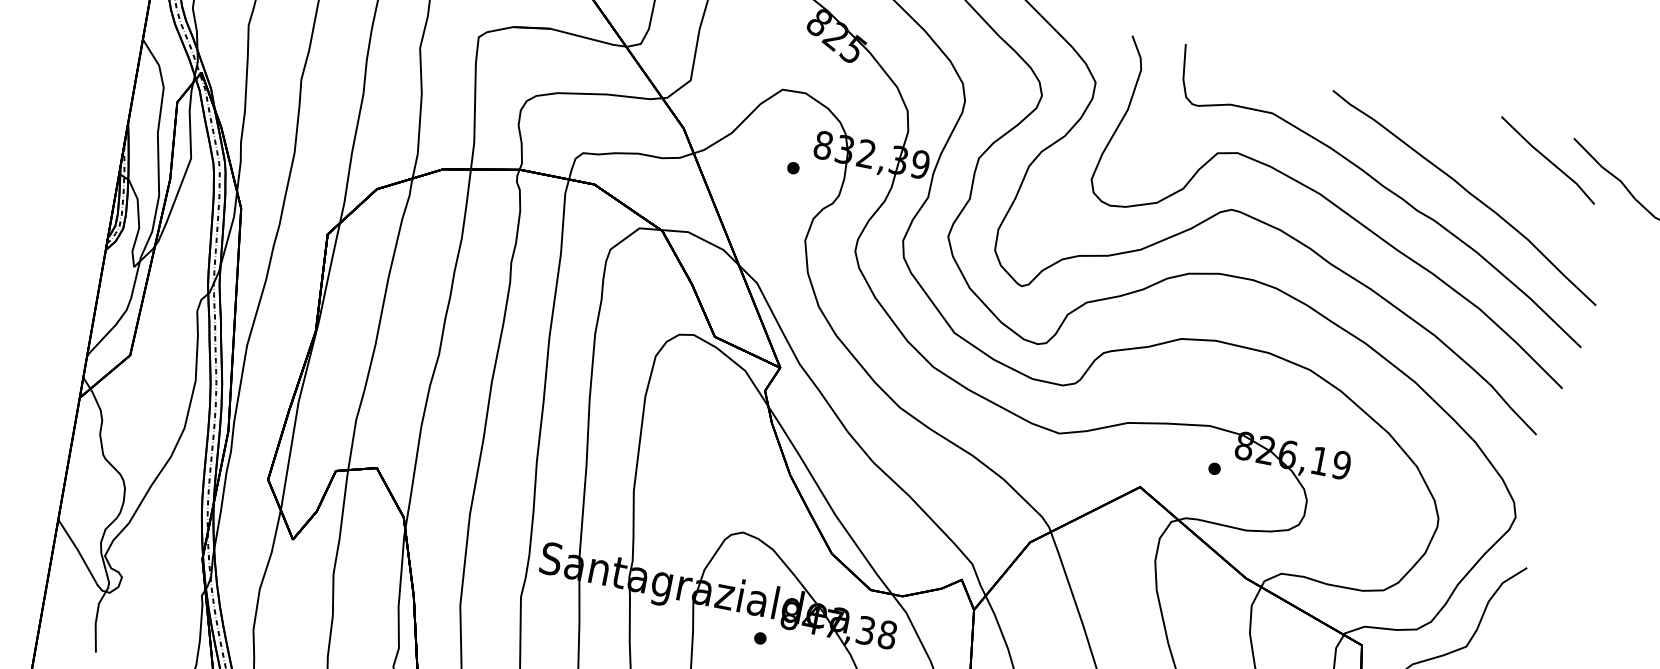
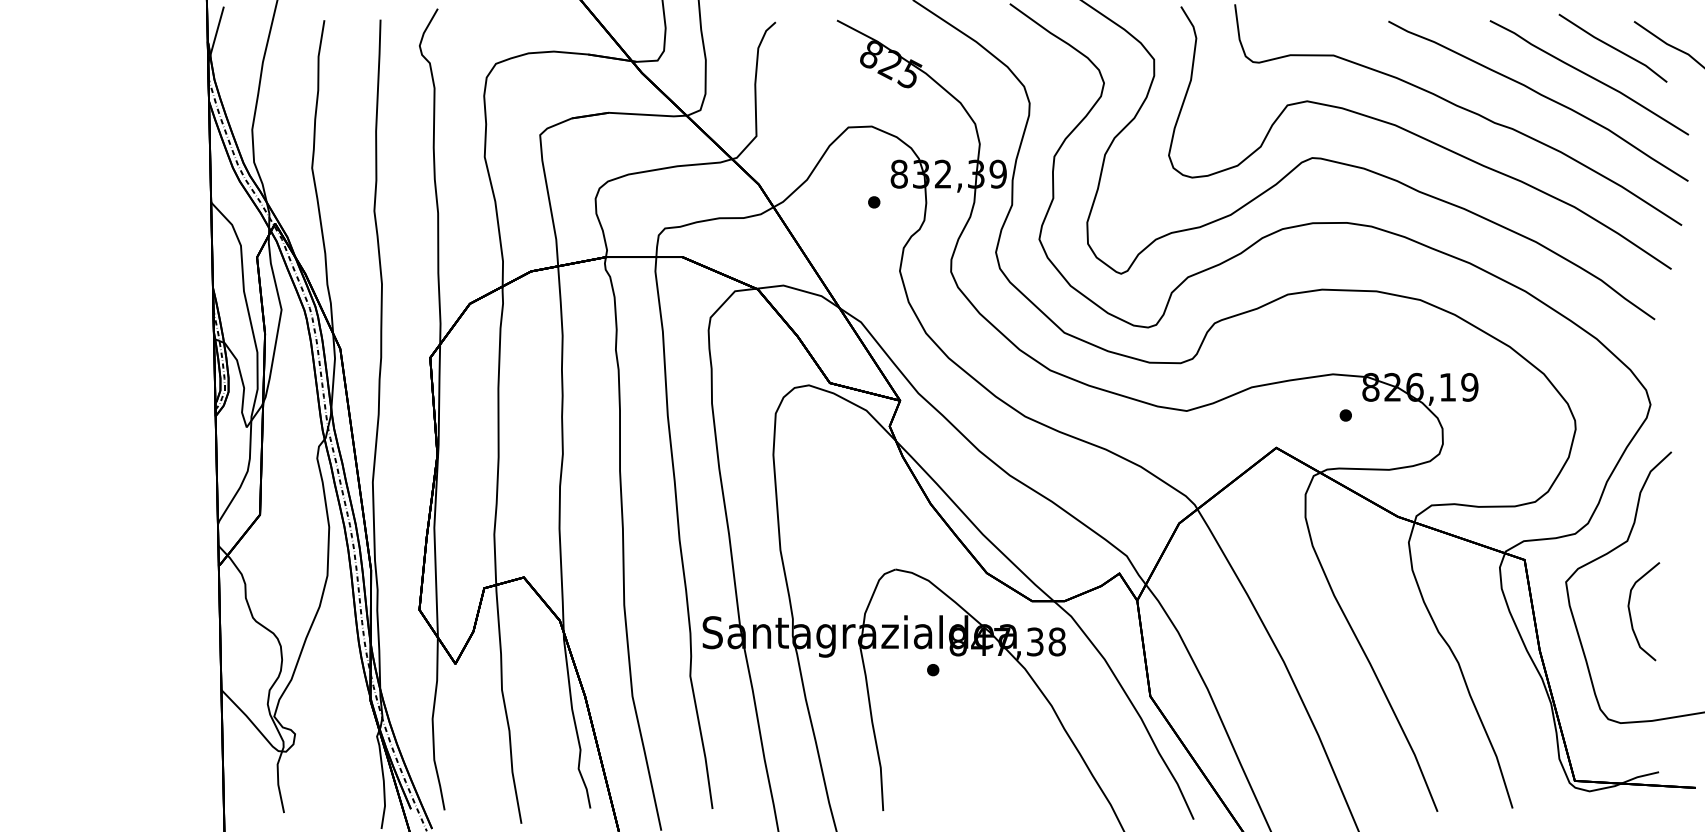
curve: (1519, 184) -> (1589, 77), added

